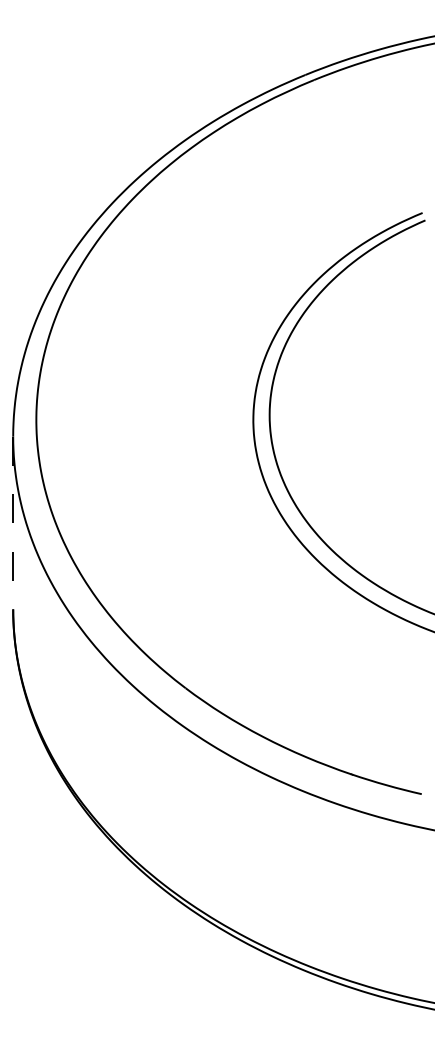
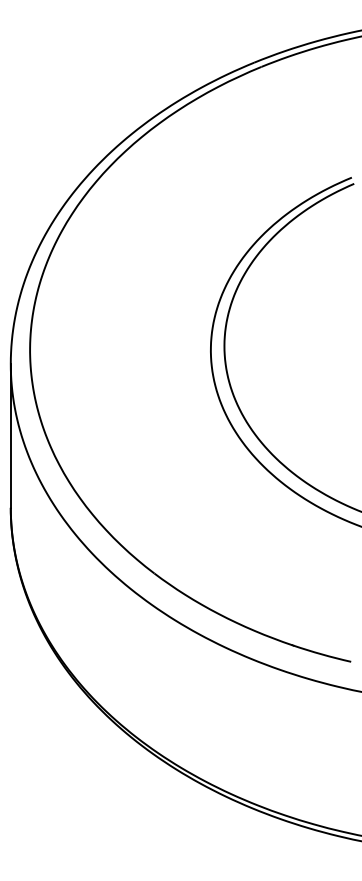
line: (13, 523) -> (11, 436), dashed -> solid

